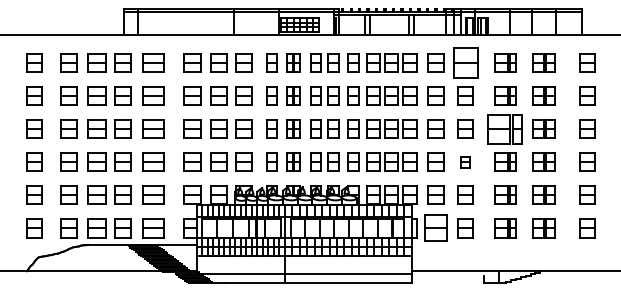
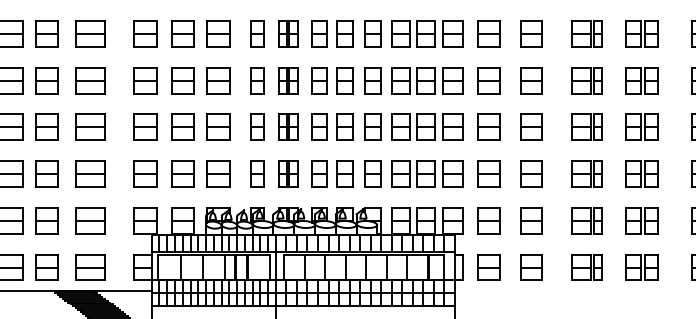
part: (465, 62) -> (531, 33), size x0.62
part: (505, 128) -> (587, 126), size x0.62
part: (465, 161) -> (531, 173), size x1.67
part: (435, 228) -> (488, 267), size x0.71

